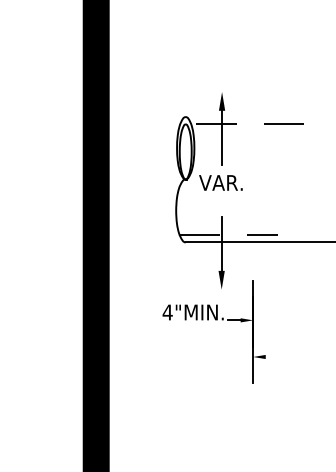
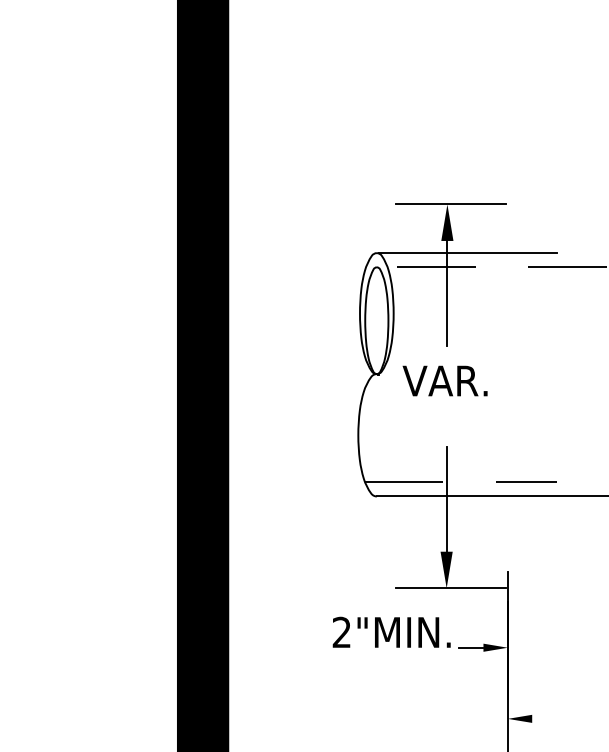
line: (223, 91) -> (450, 203), added
line: (232, 117) -> (467, 253), added
line: (223, 289) -> (450, 587), added
text: (167, 312) -> (341, 632), 4"MIN. -> 2"MIN.

